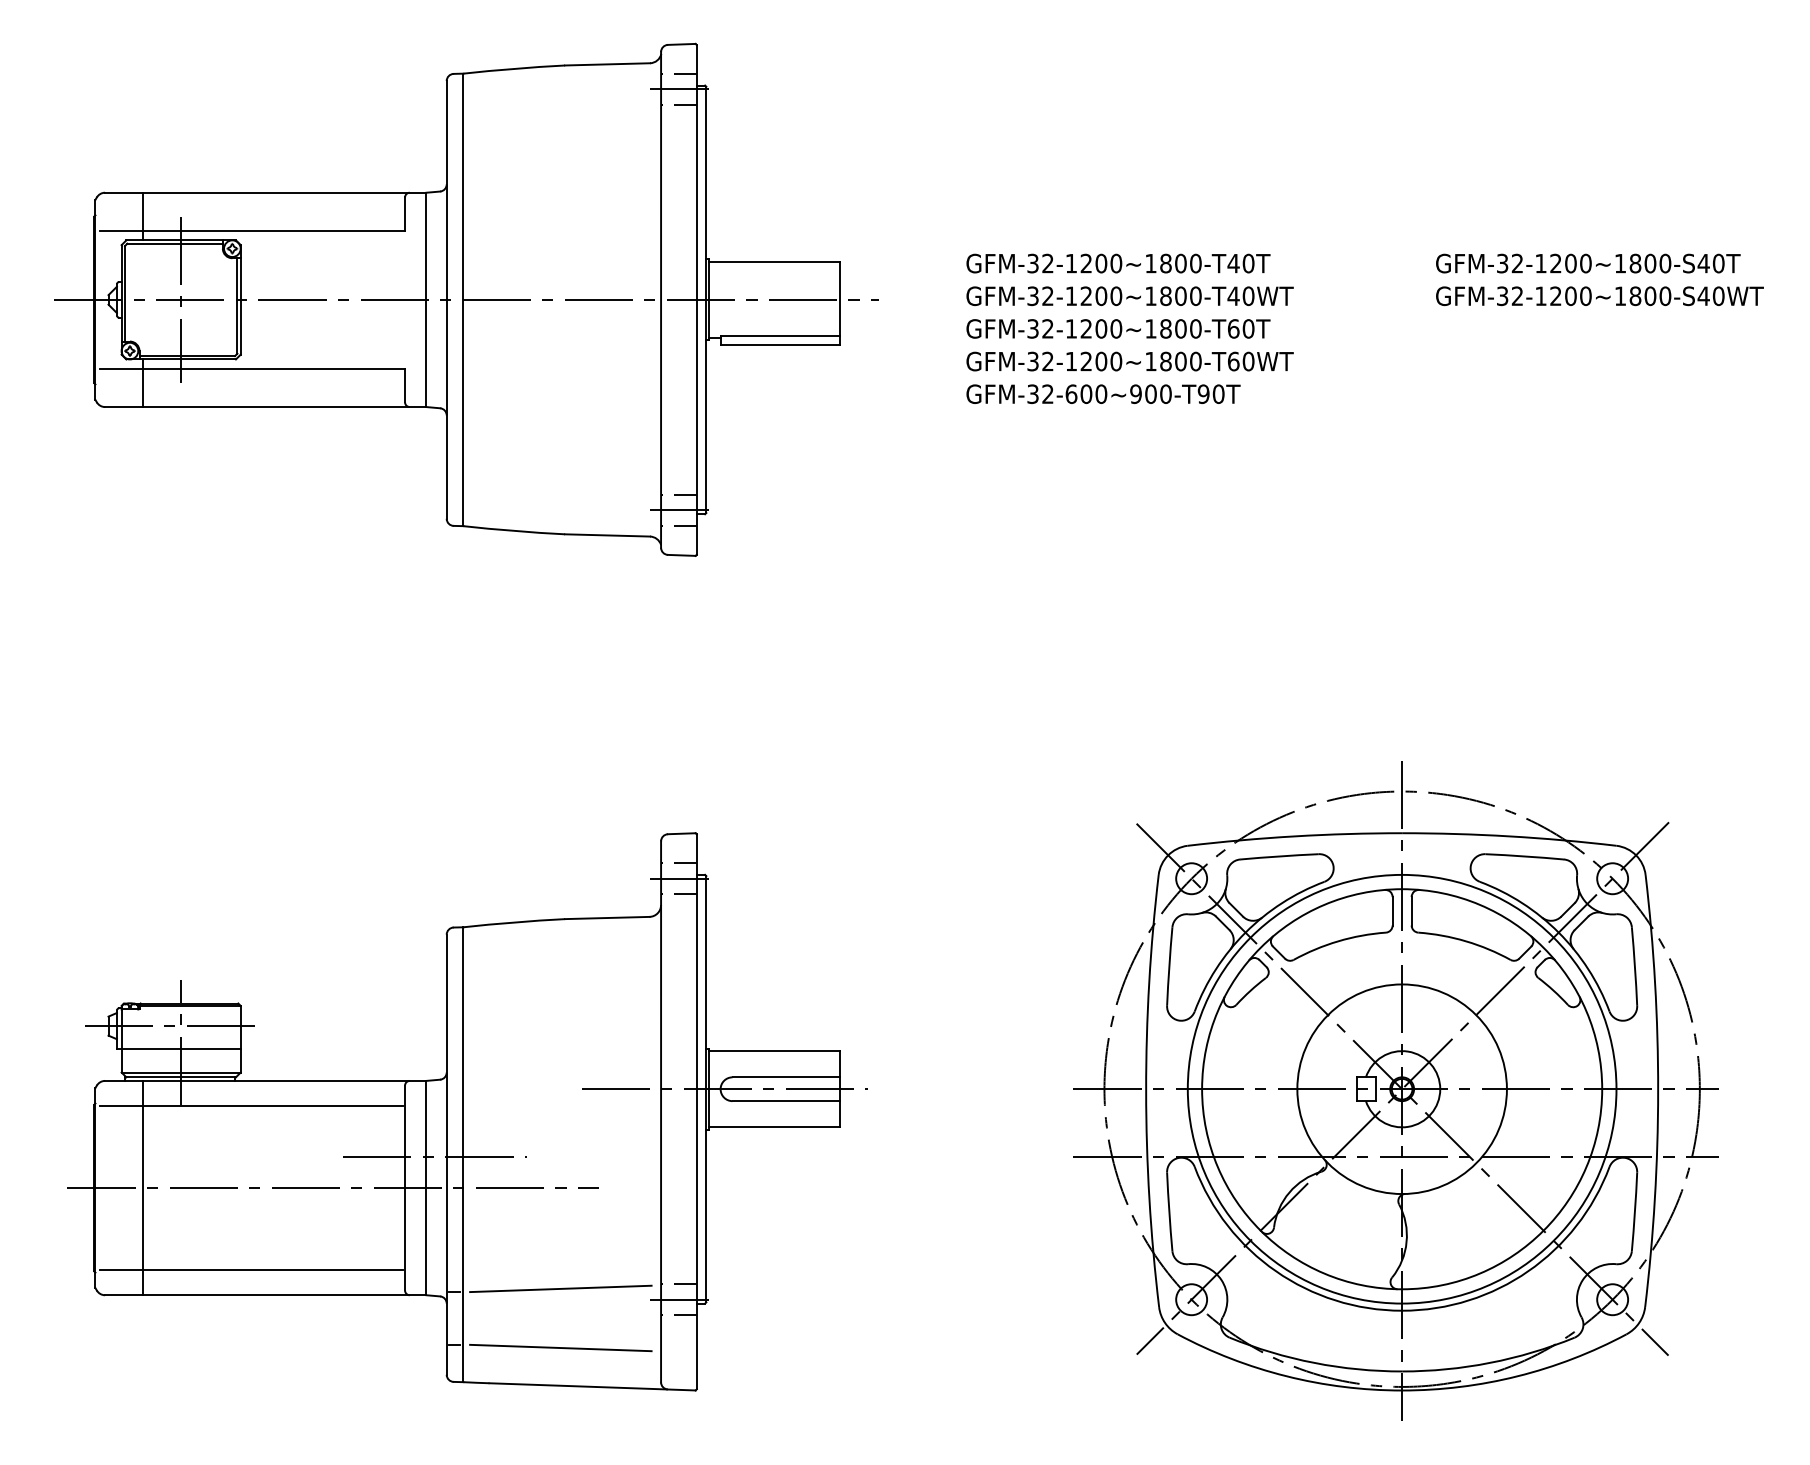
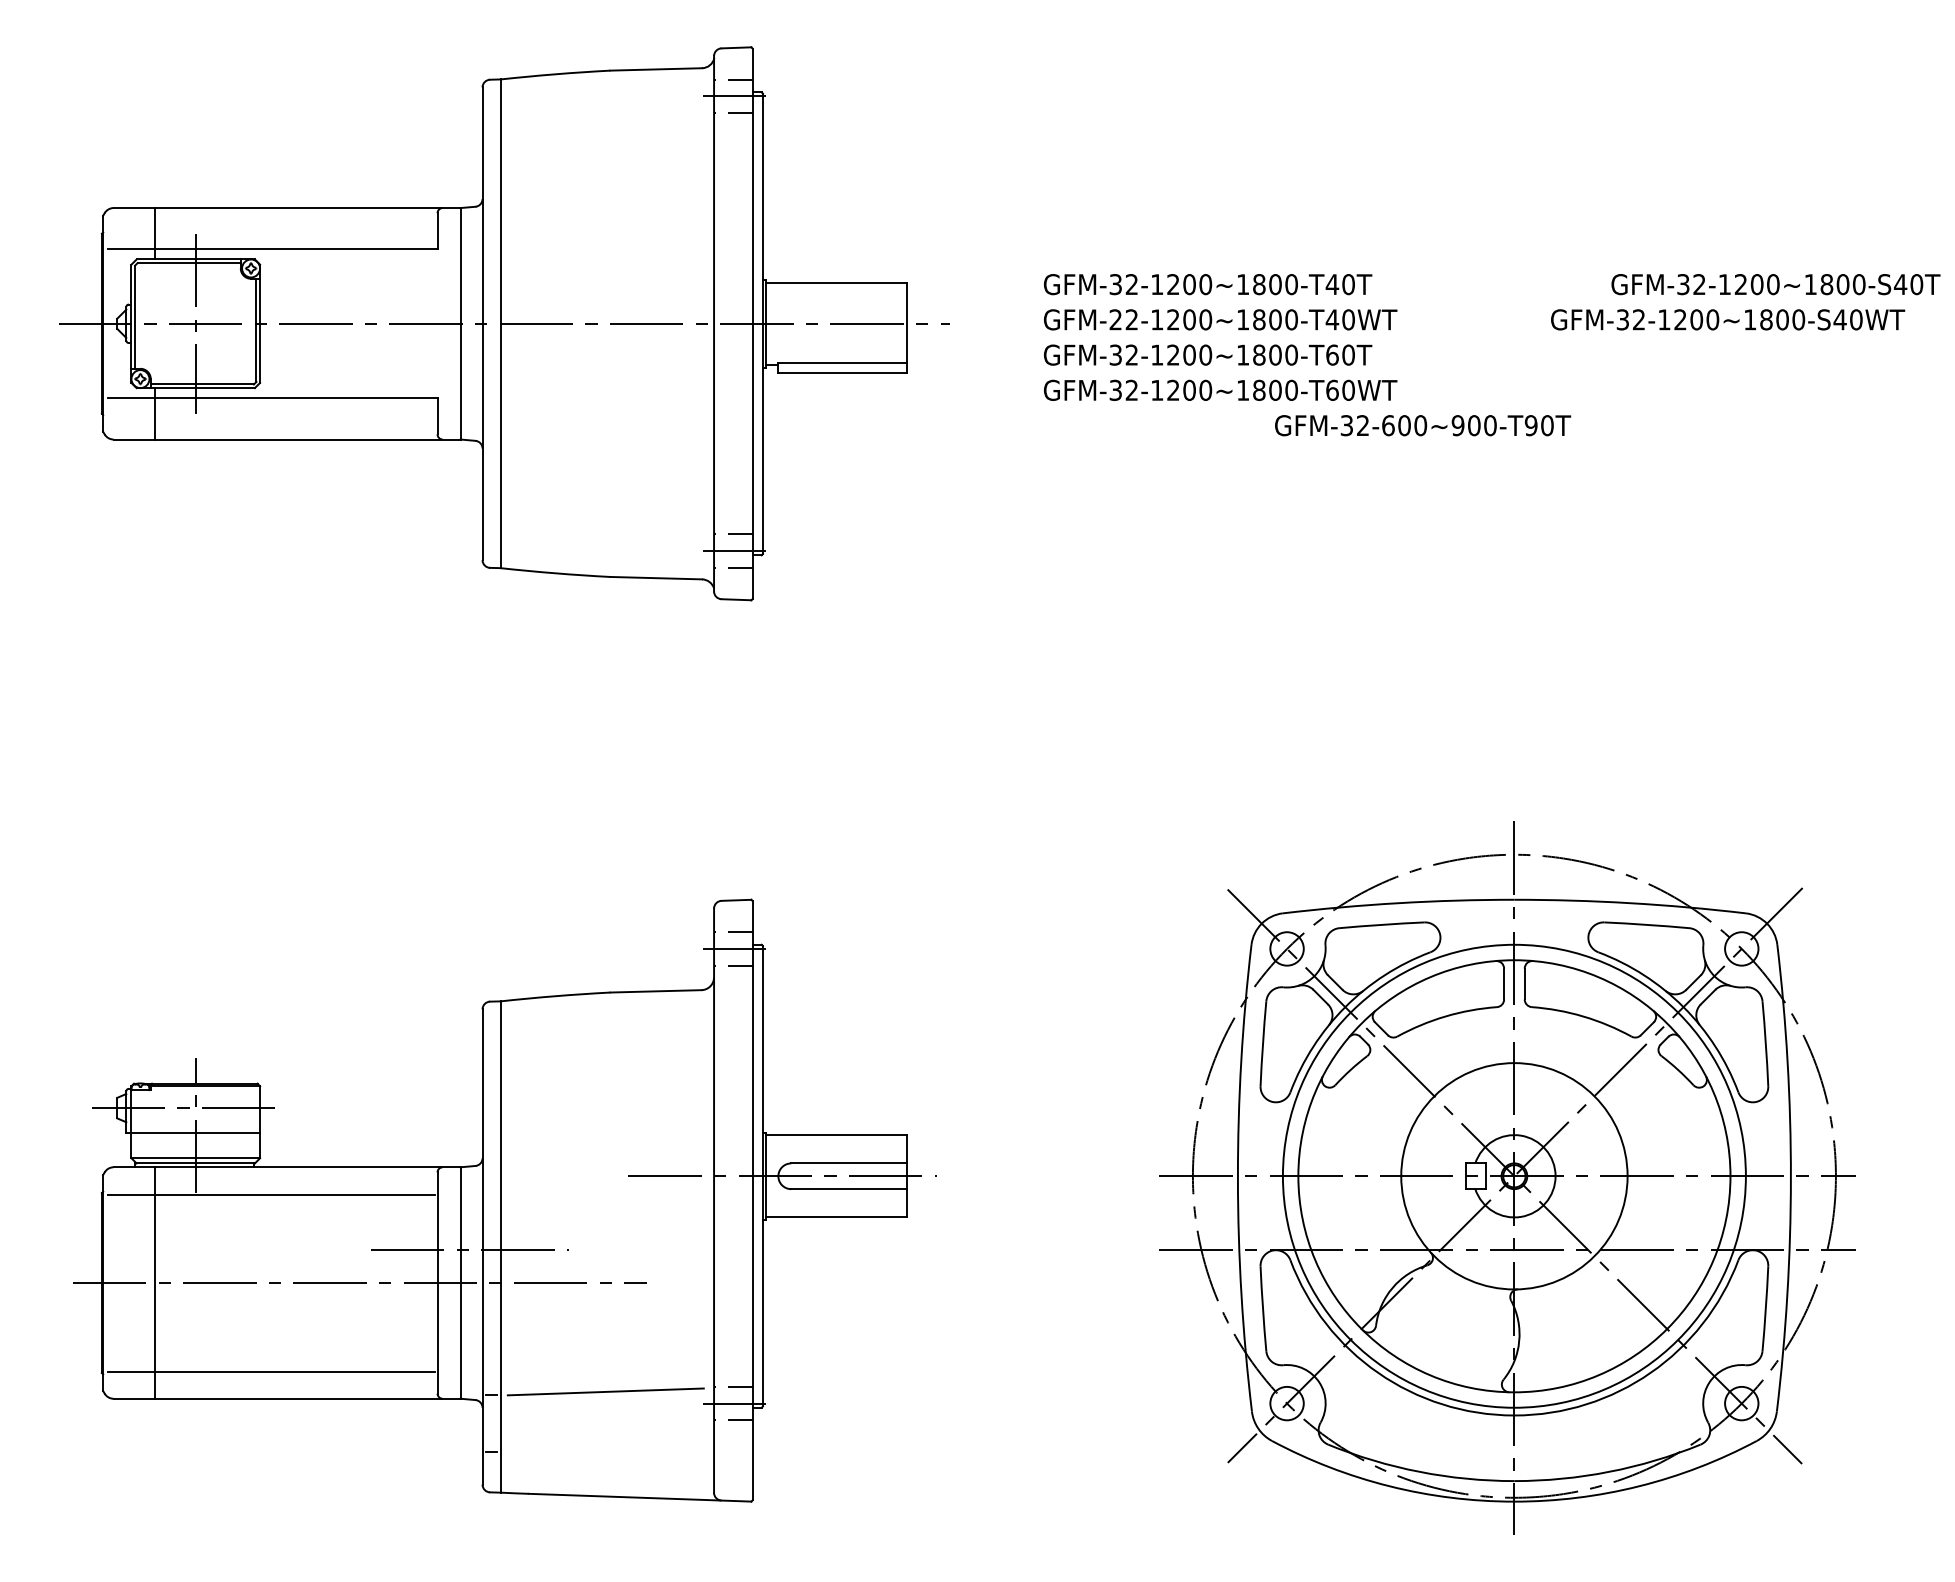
text: (1588, 263) -> (1776, 284), moved
text: (1032, 296) -> (1115, 320), GFM-32-1200~1800-T40WT -> GFM-22-1200~1800-T40WT
text: (1103, 393) -> (1423, 424), moved
line: (560, 1347) -> (605, 1455), removed

